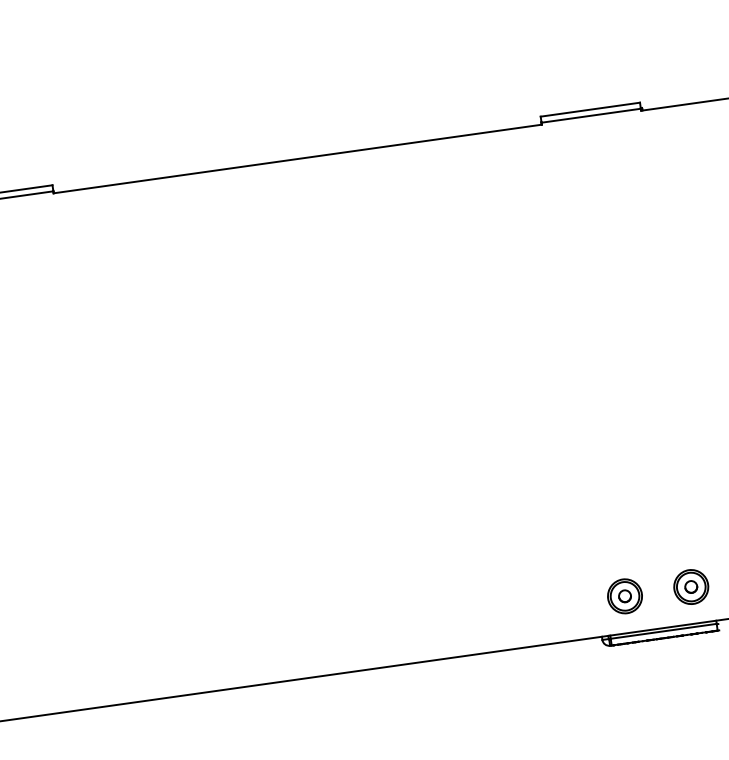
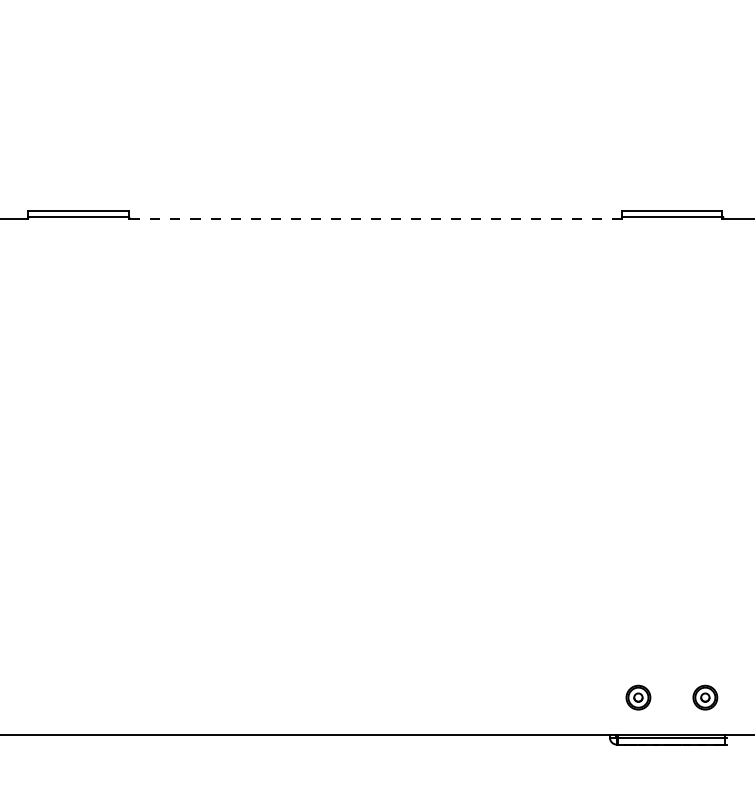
line: (297, 159) -> (374, 219), solid -> dashed
part: (691, 586) -> (705, 697), size x0.7
part: (625, 596) -> (638, 697), size x0.7

